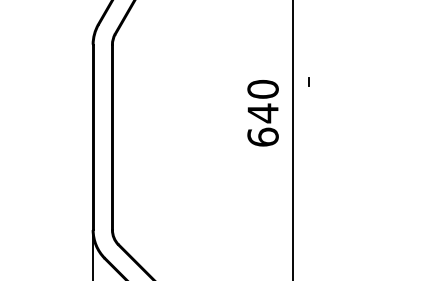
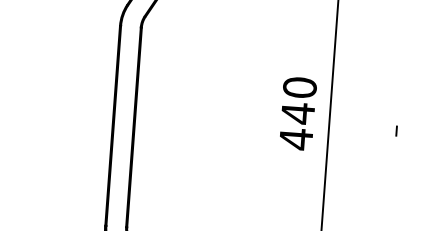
line: (308, 81) -> (395, 130), moved
text: (262, 137) -> (295, 139), 640 -> 440

